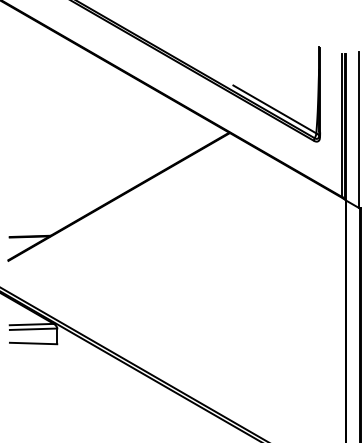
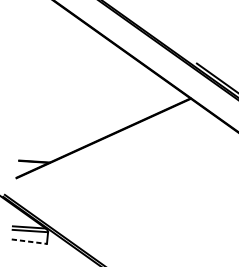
line: (33, 343) -> (29, 241), solid -> dashed

